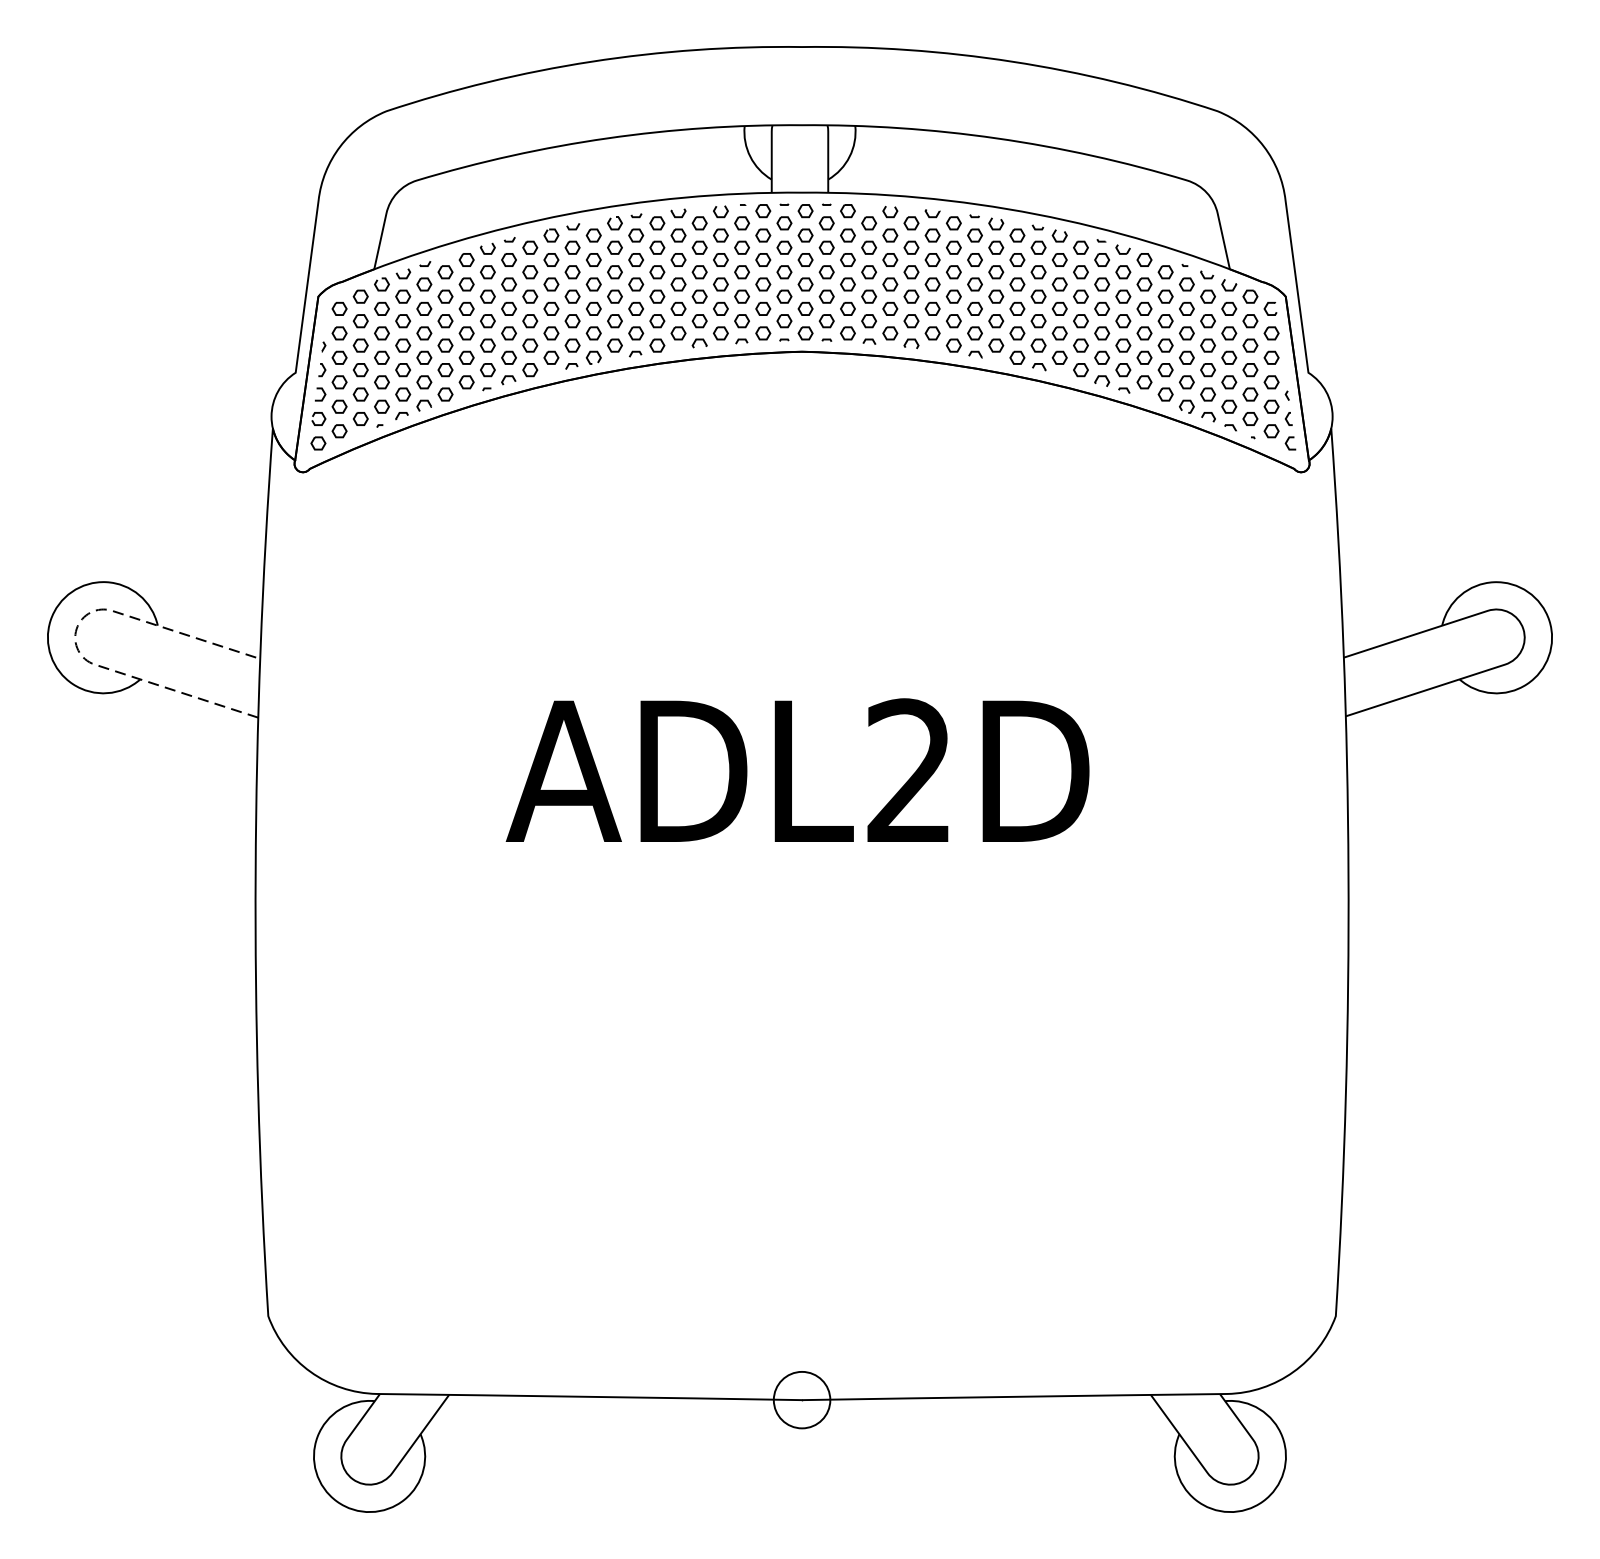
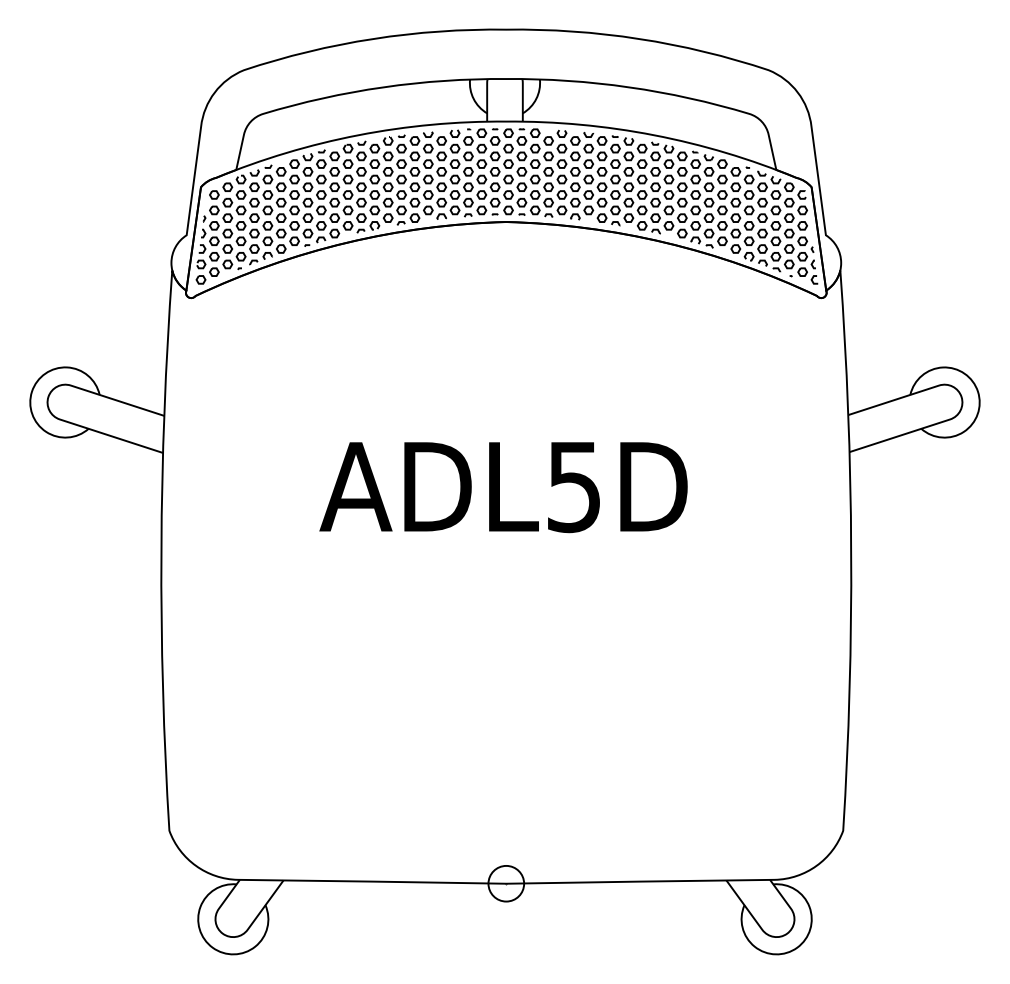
line: (75, 634) -> (47, 400), dashed -> solid
text: (908, 770) -> (573, 486), ADL2D -> ADL5D

